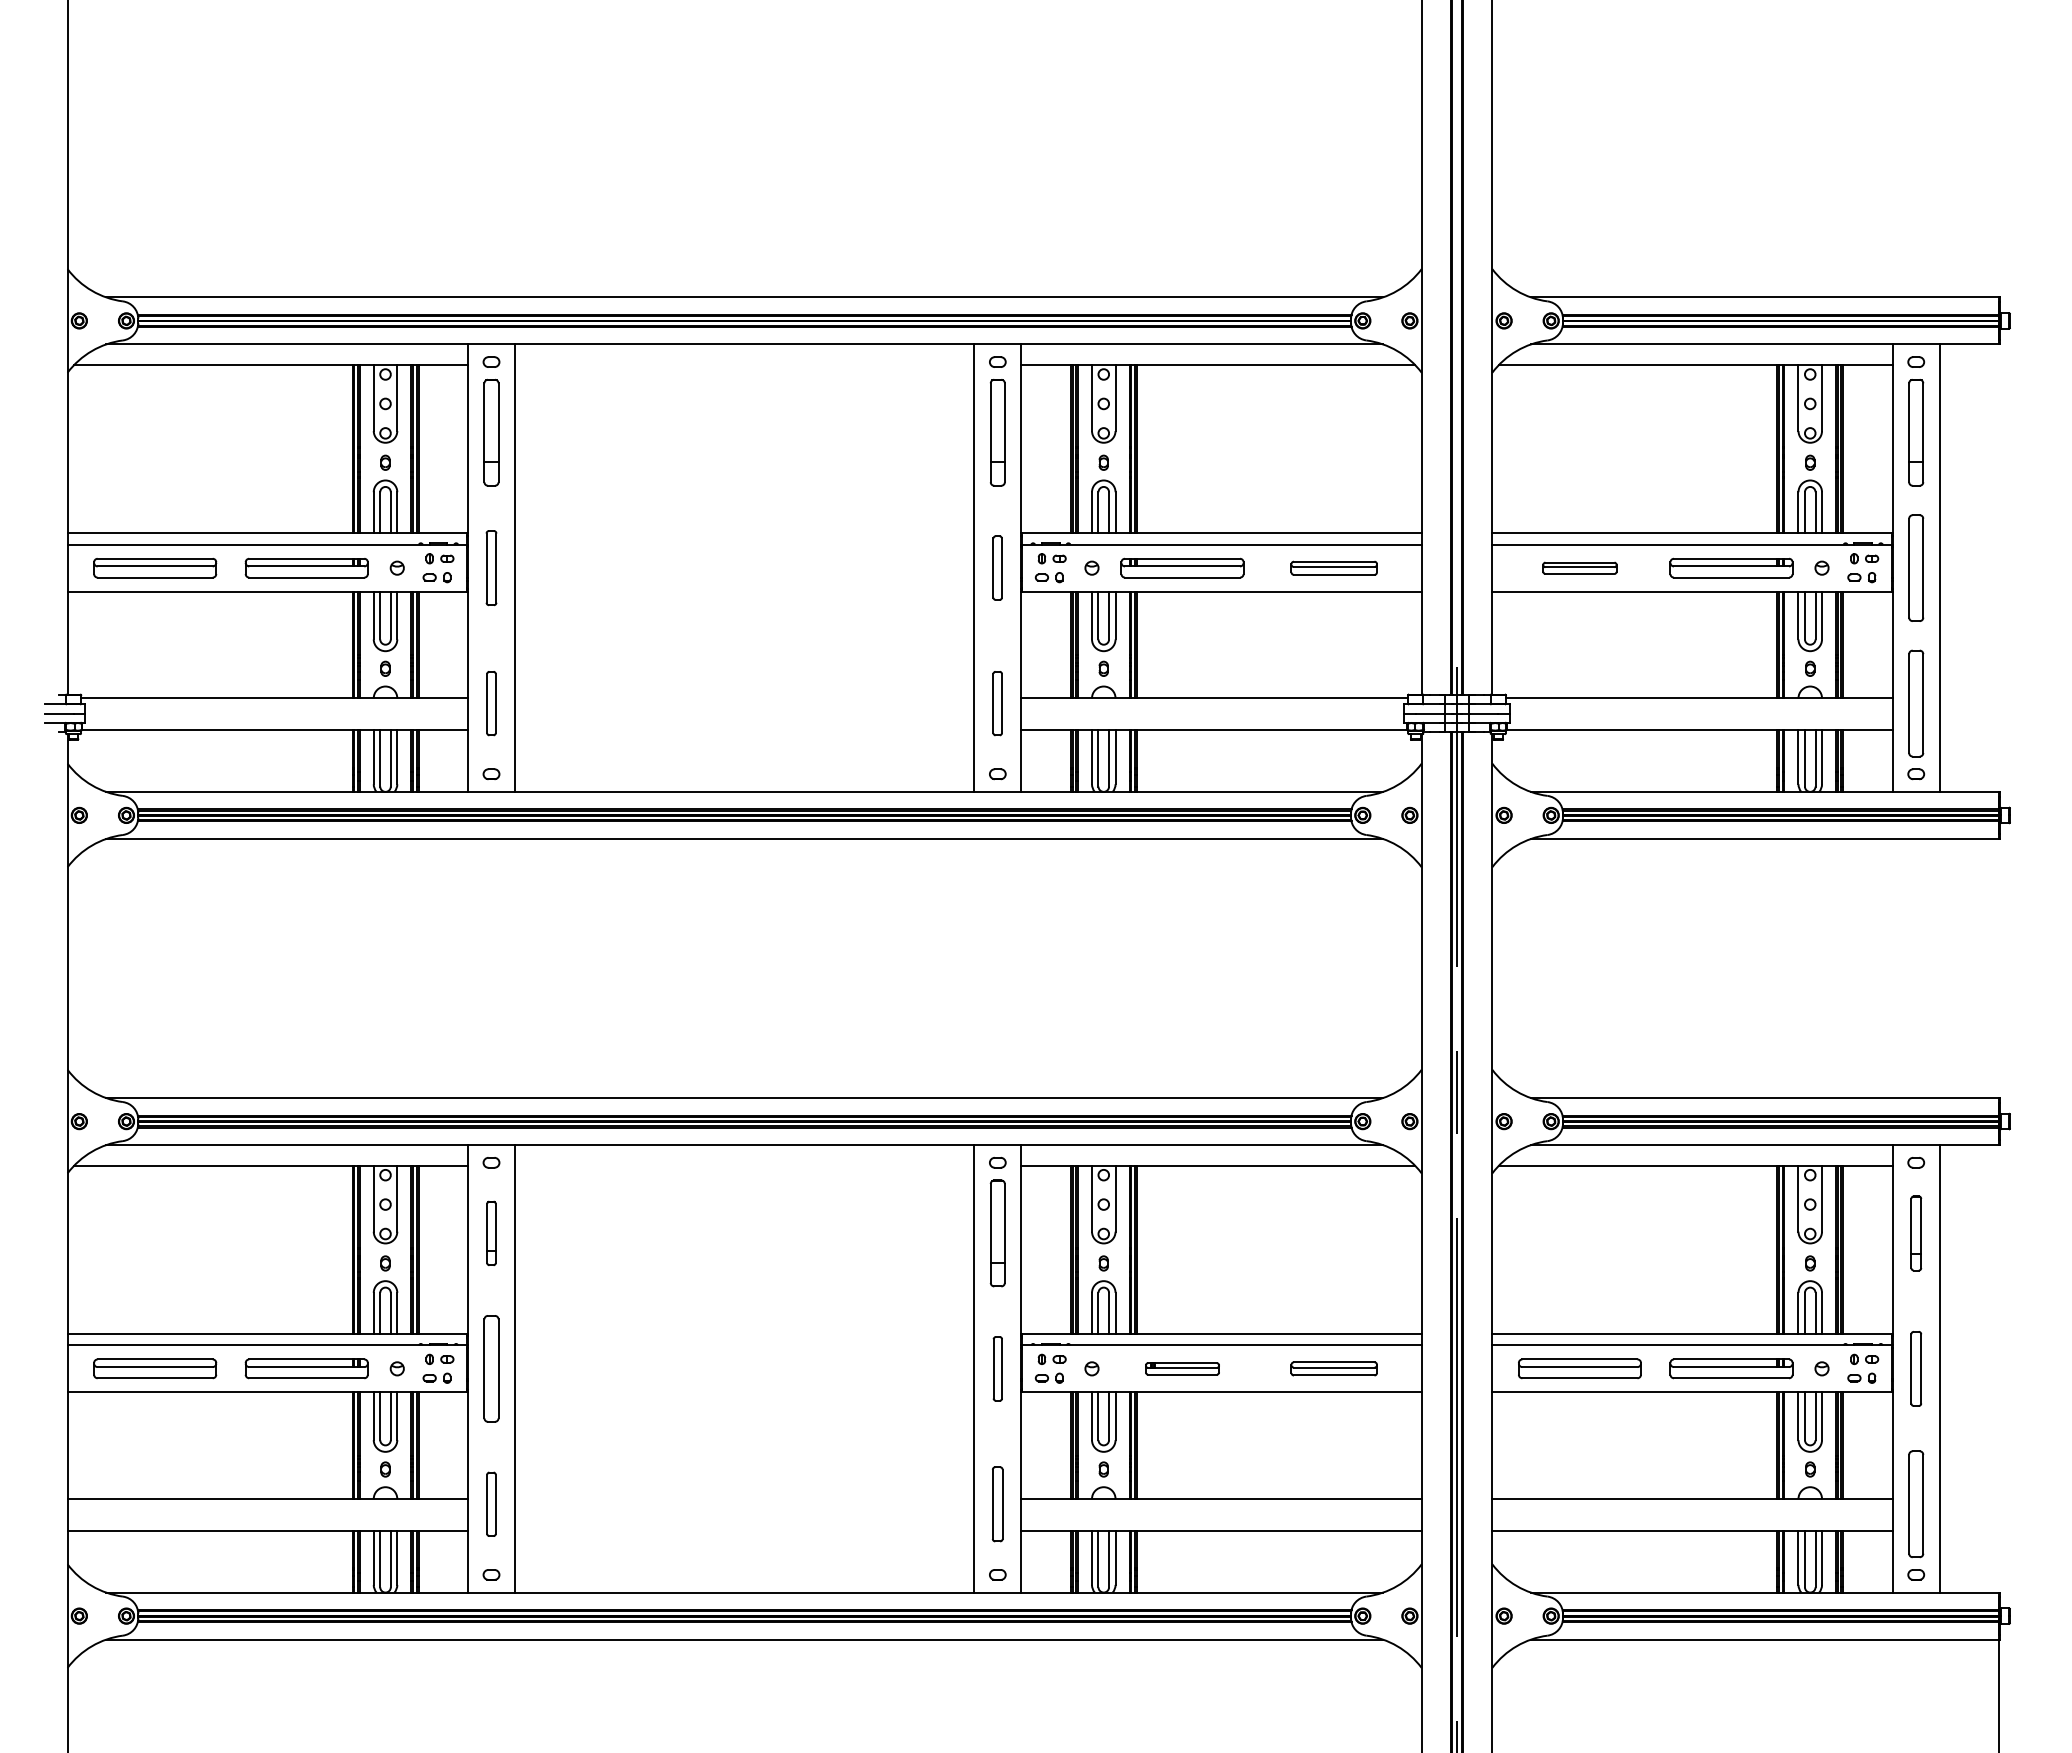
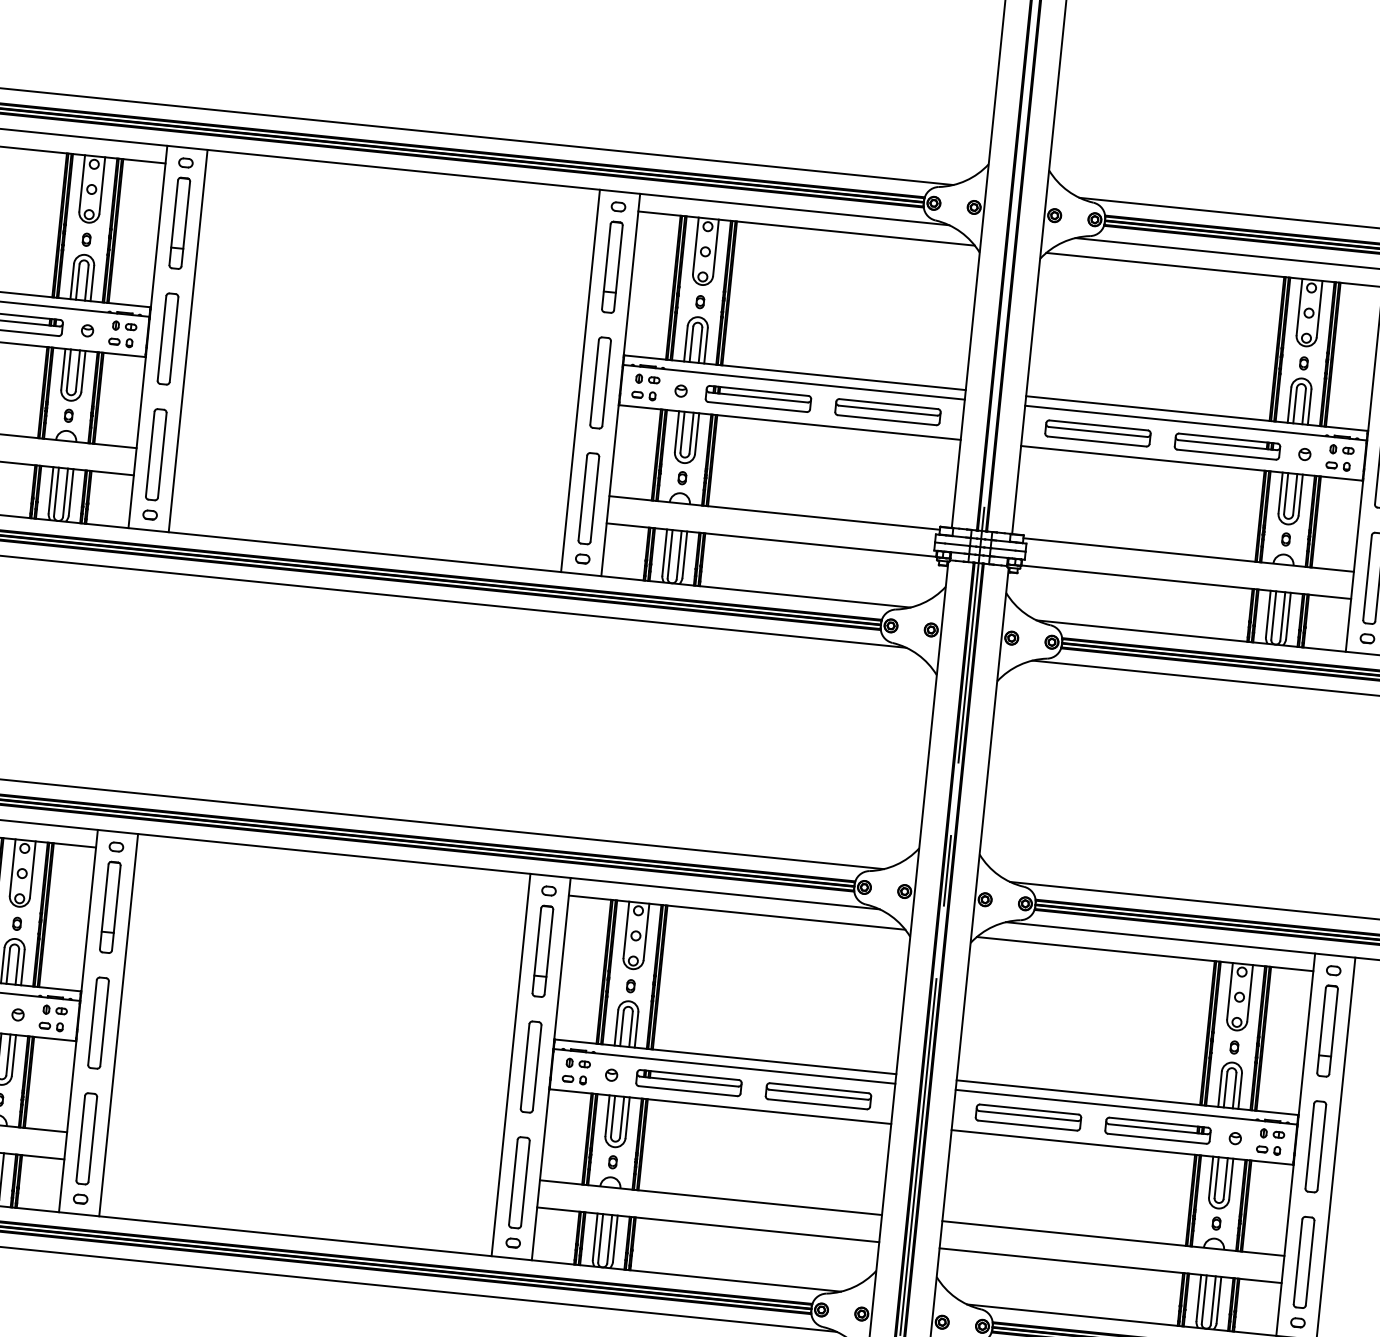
part: (491, 567) -> (168, 338), size x1.43
part: (997, 567) -> (600, 382), size x1.67
part: (1334, 568) -> (888, 412), size x1.43
part: (1579, 568) -> (1097, 433), size x1.67
part: (491, 703) -> (156, 454), size x1.67
part: (997, 703) -> (588, 498), size x1.67
part: (491, 1233) -> (110, 907), size x1.67
part: (1916, 1233) -> (1327, 1031), size x1.43
part: (997, 1368) -> (530, 1066), size x1.67
part: (1182, 1368) -> (688, 1082), size x1.67
part: (1334, 1368) -> (818, 1095), size x1.43
part: (1916, 1368) -> (1316, 1146), size x1.43
part: (491, 1504) -> (86, 1139), size x1.67
part: (997, 1504) -> (519, 1182), size x1.43

